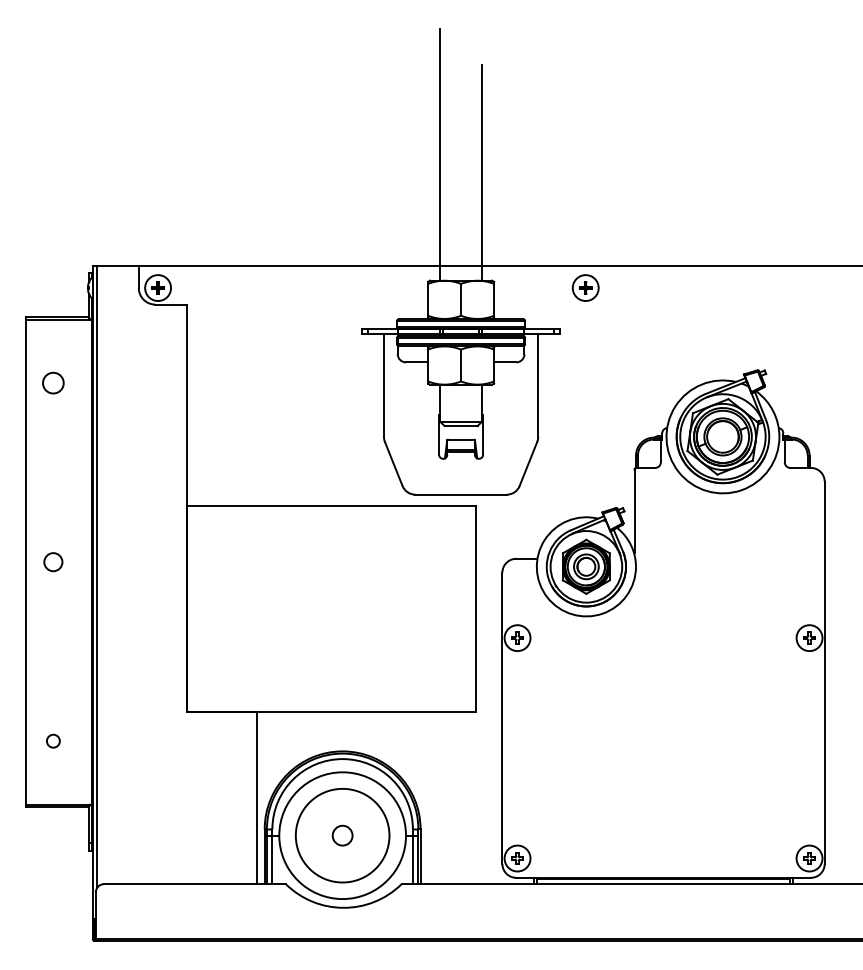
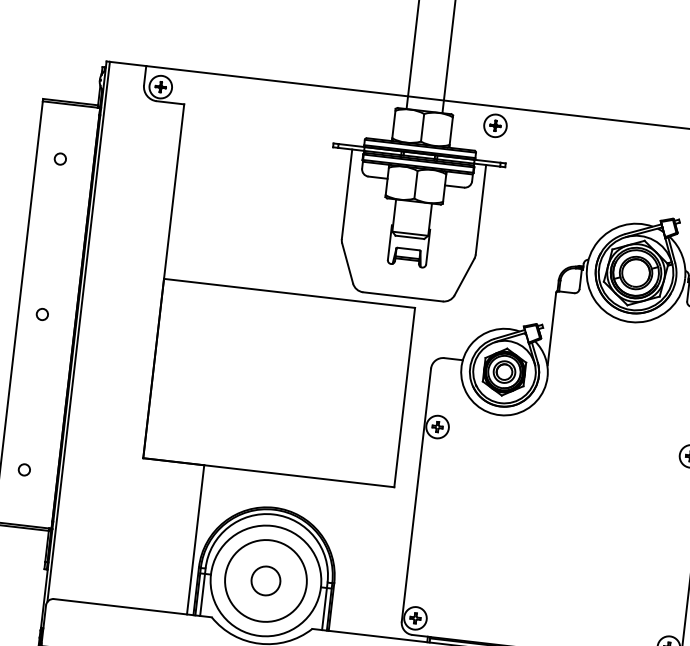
part: (585, 287) -> (495, 125), moved
circle: (53, 382) -> (60, 158), size x0.62
circle: (53, 561) -> (42, 313), size x0.71
circle: (342, 835) -> (265, 580), size x1.67

